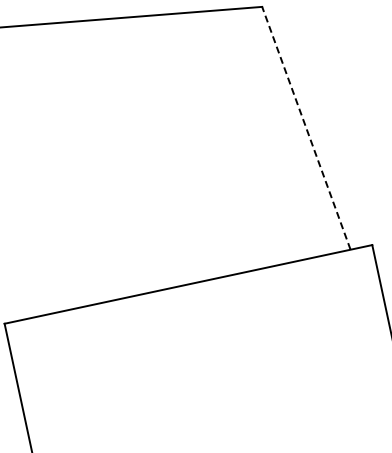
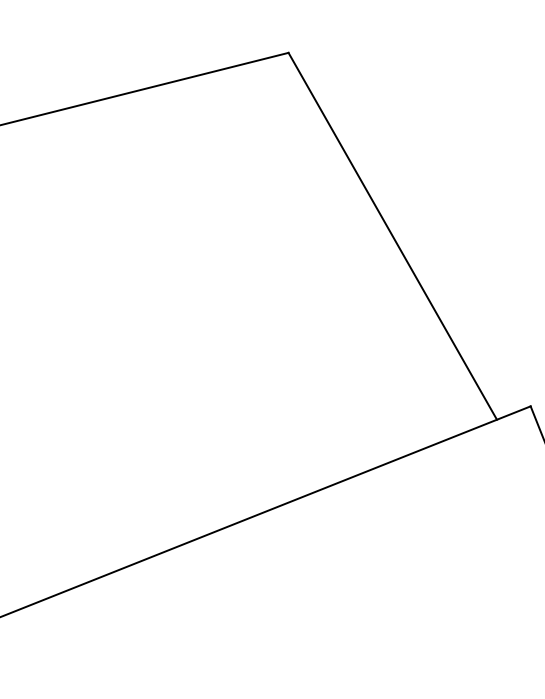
line: (306, 127) -> (392, 234), dashed -> solid

